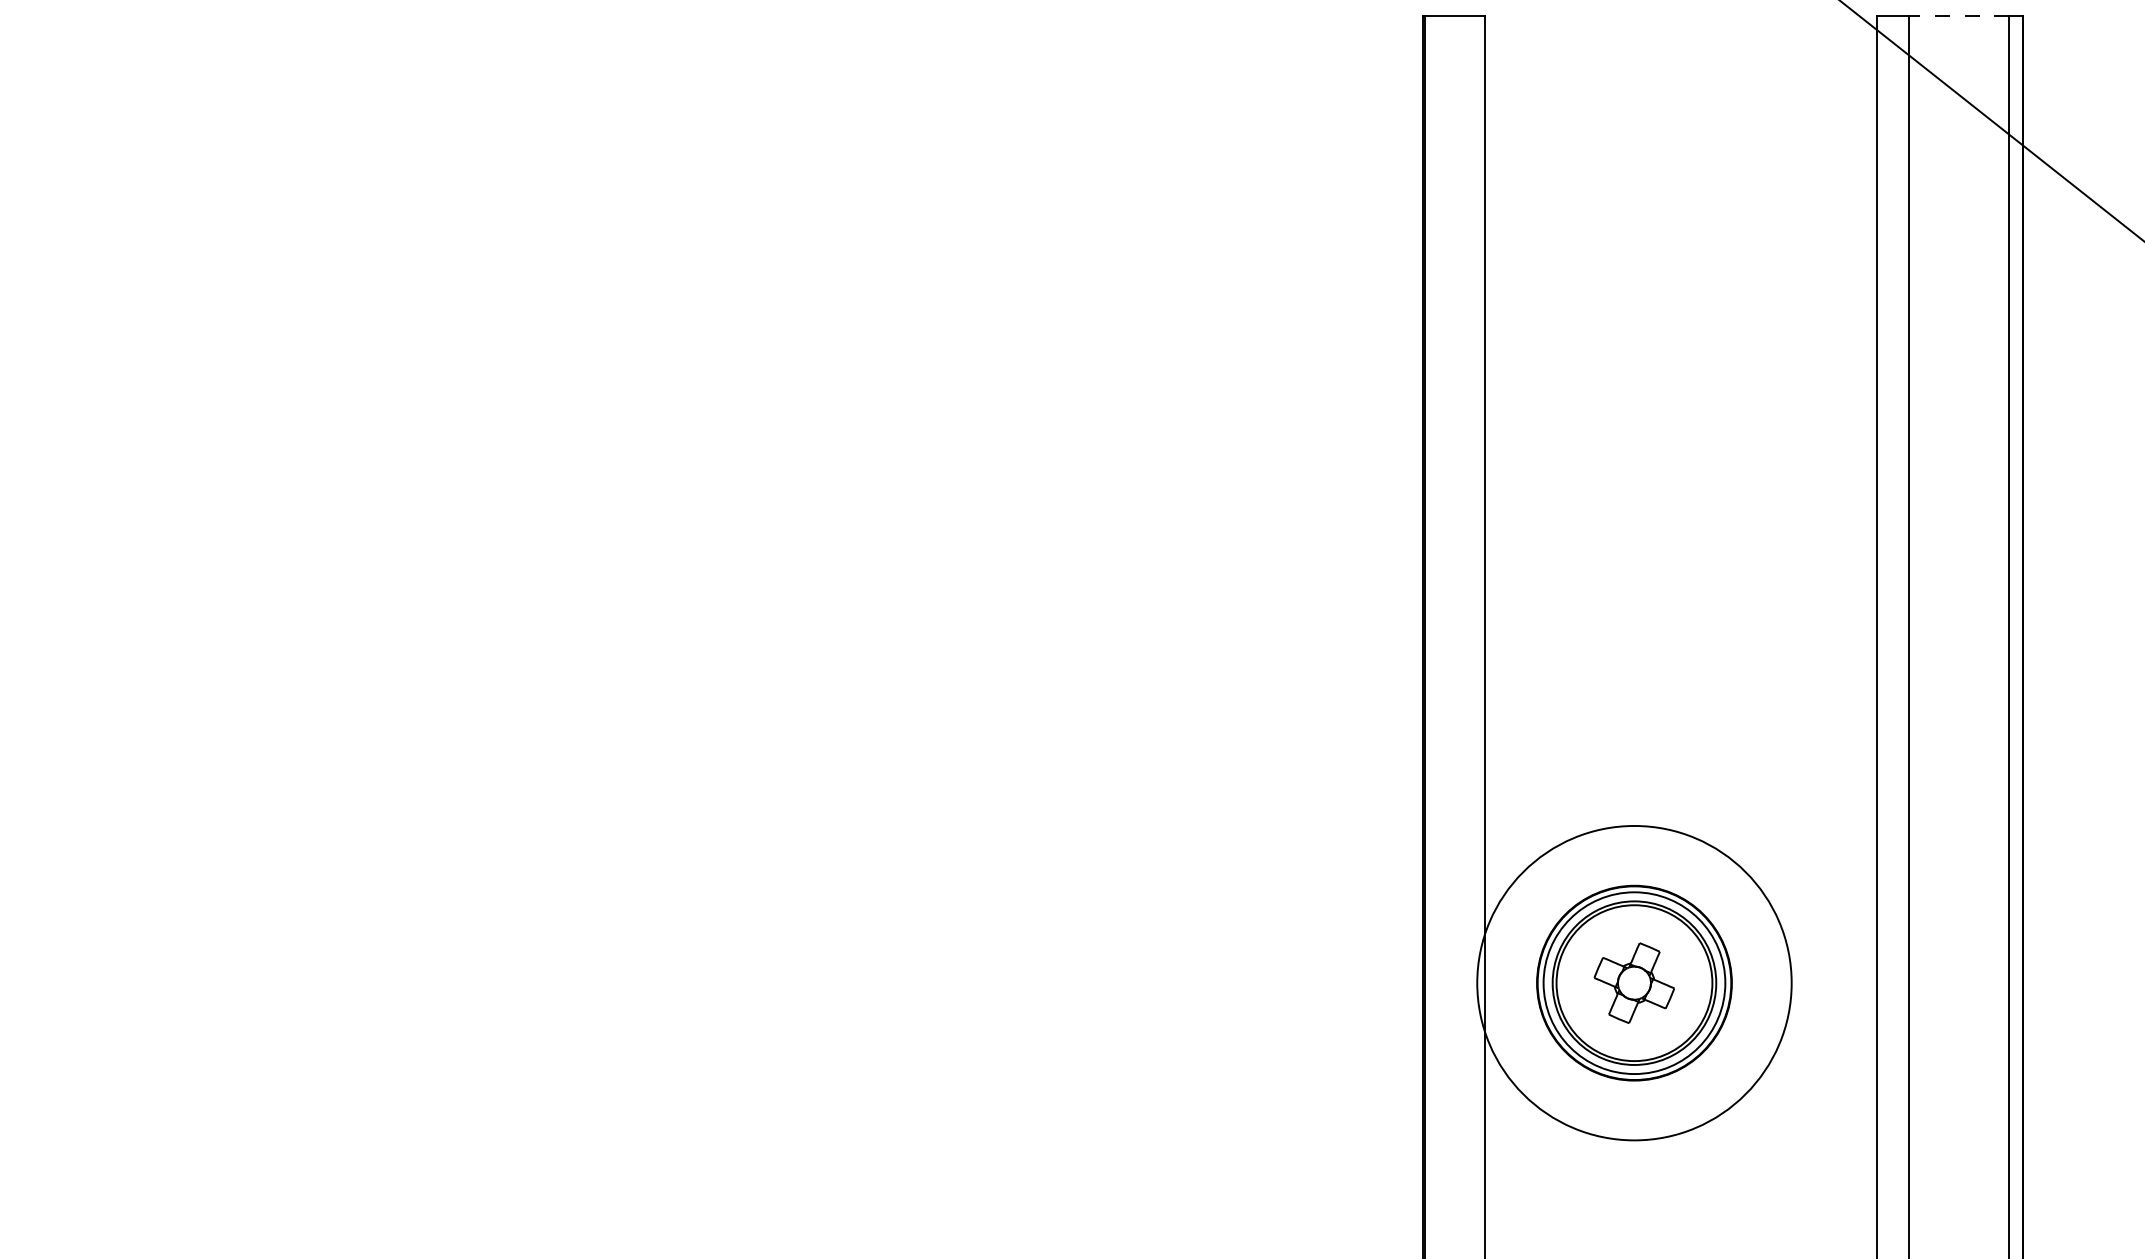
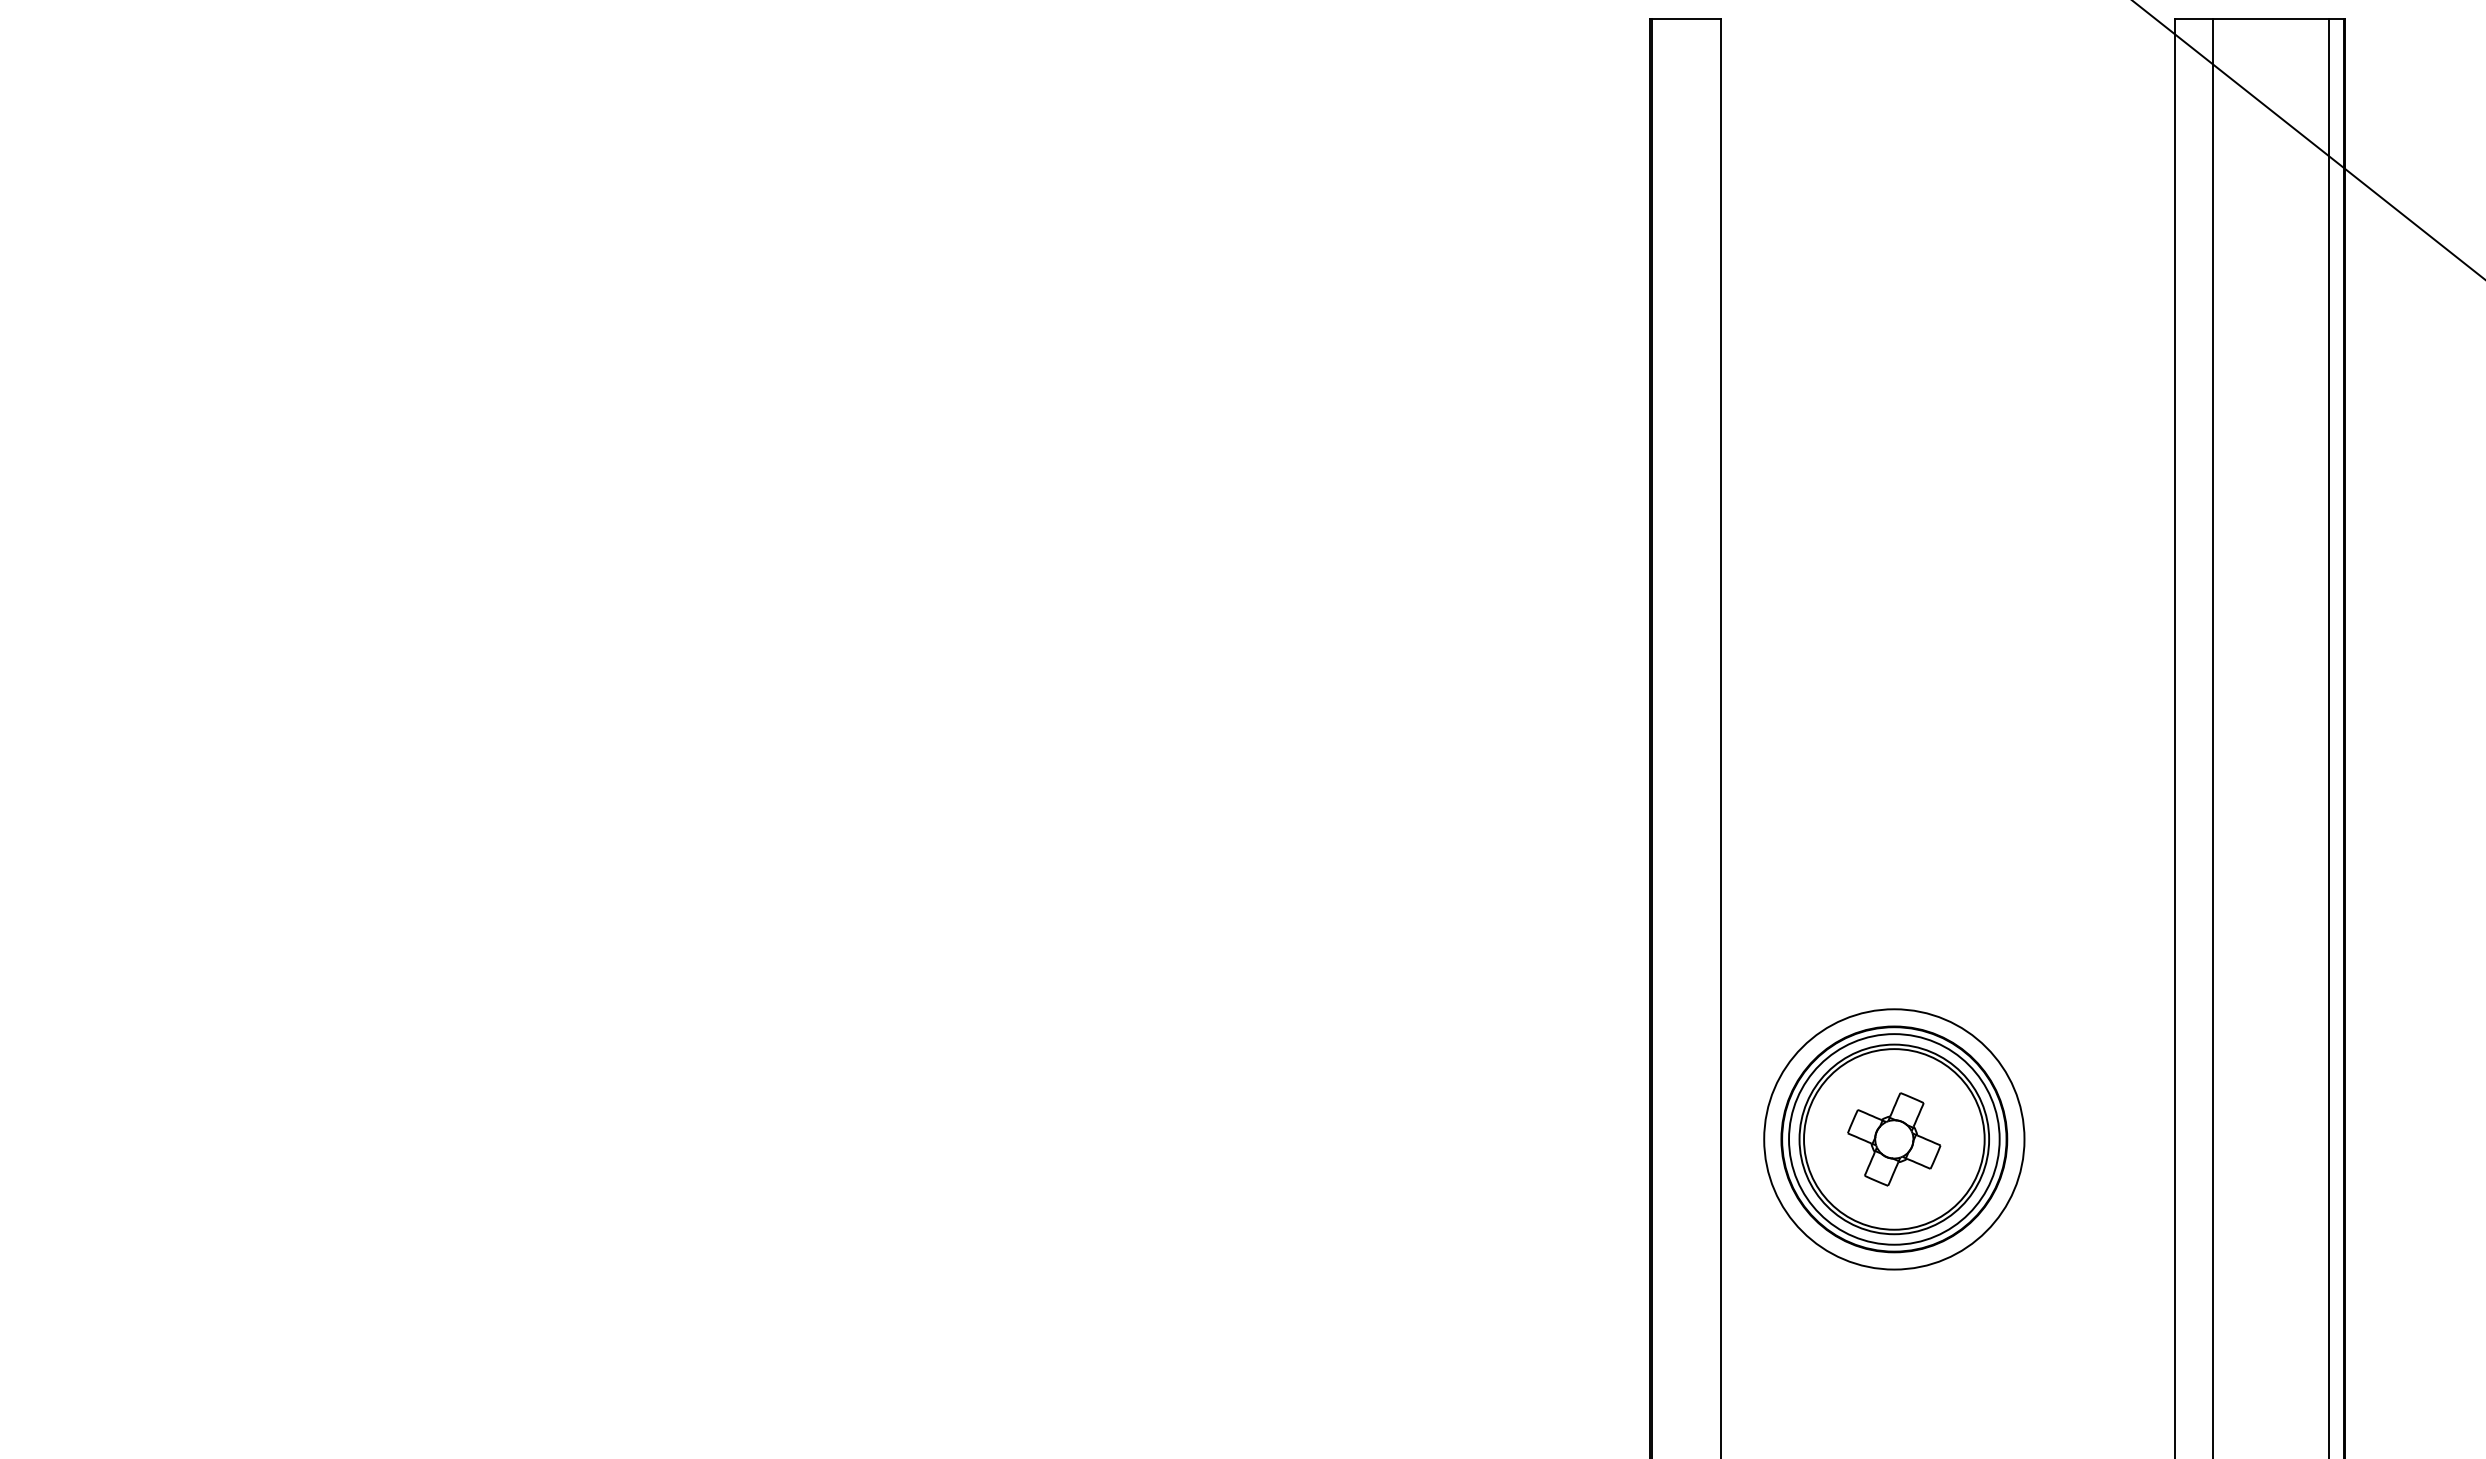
line: (1959, 16) -> (2270, 18), dashed -> solid
circle: (1634, 983) -> (1894, 1139), size x0.71

